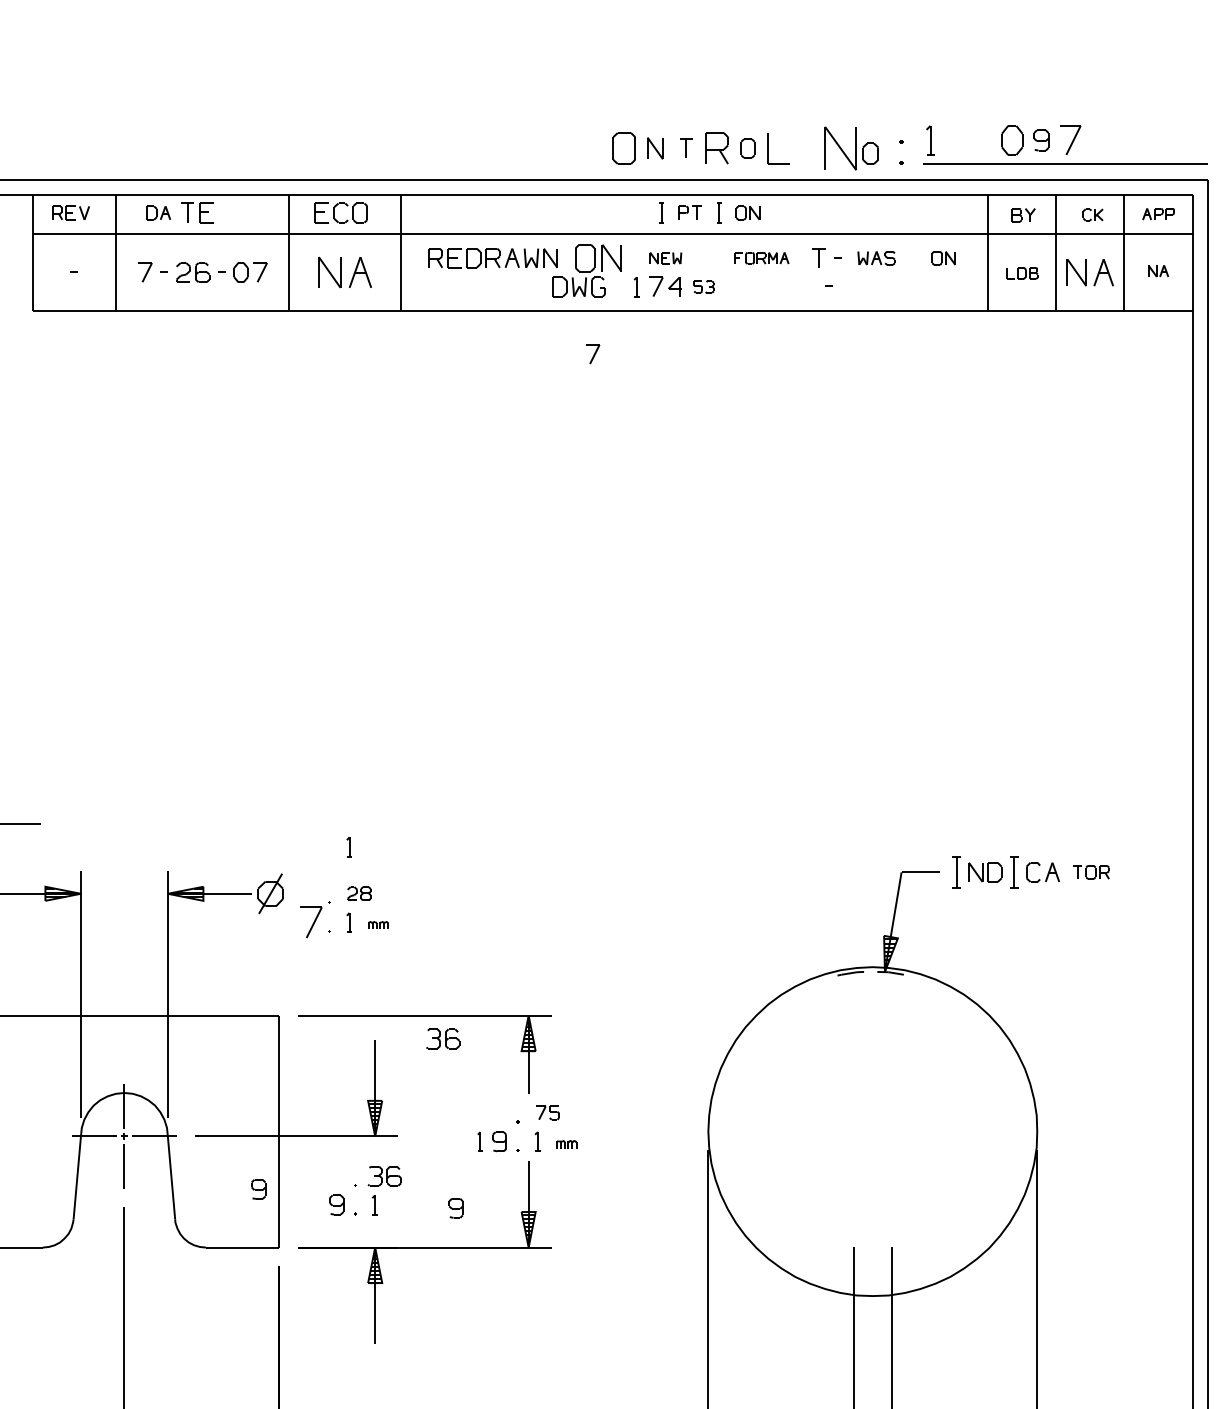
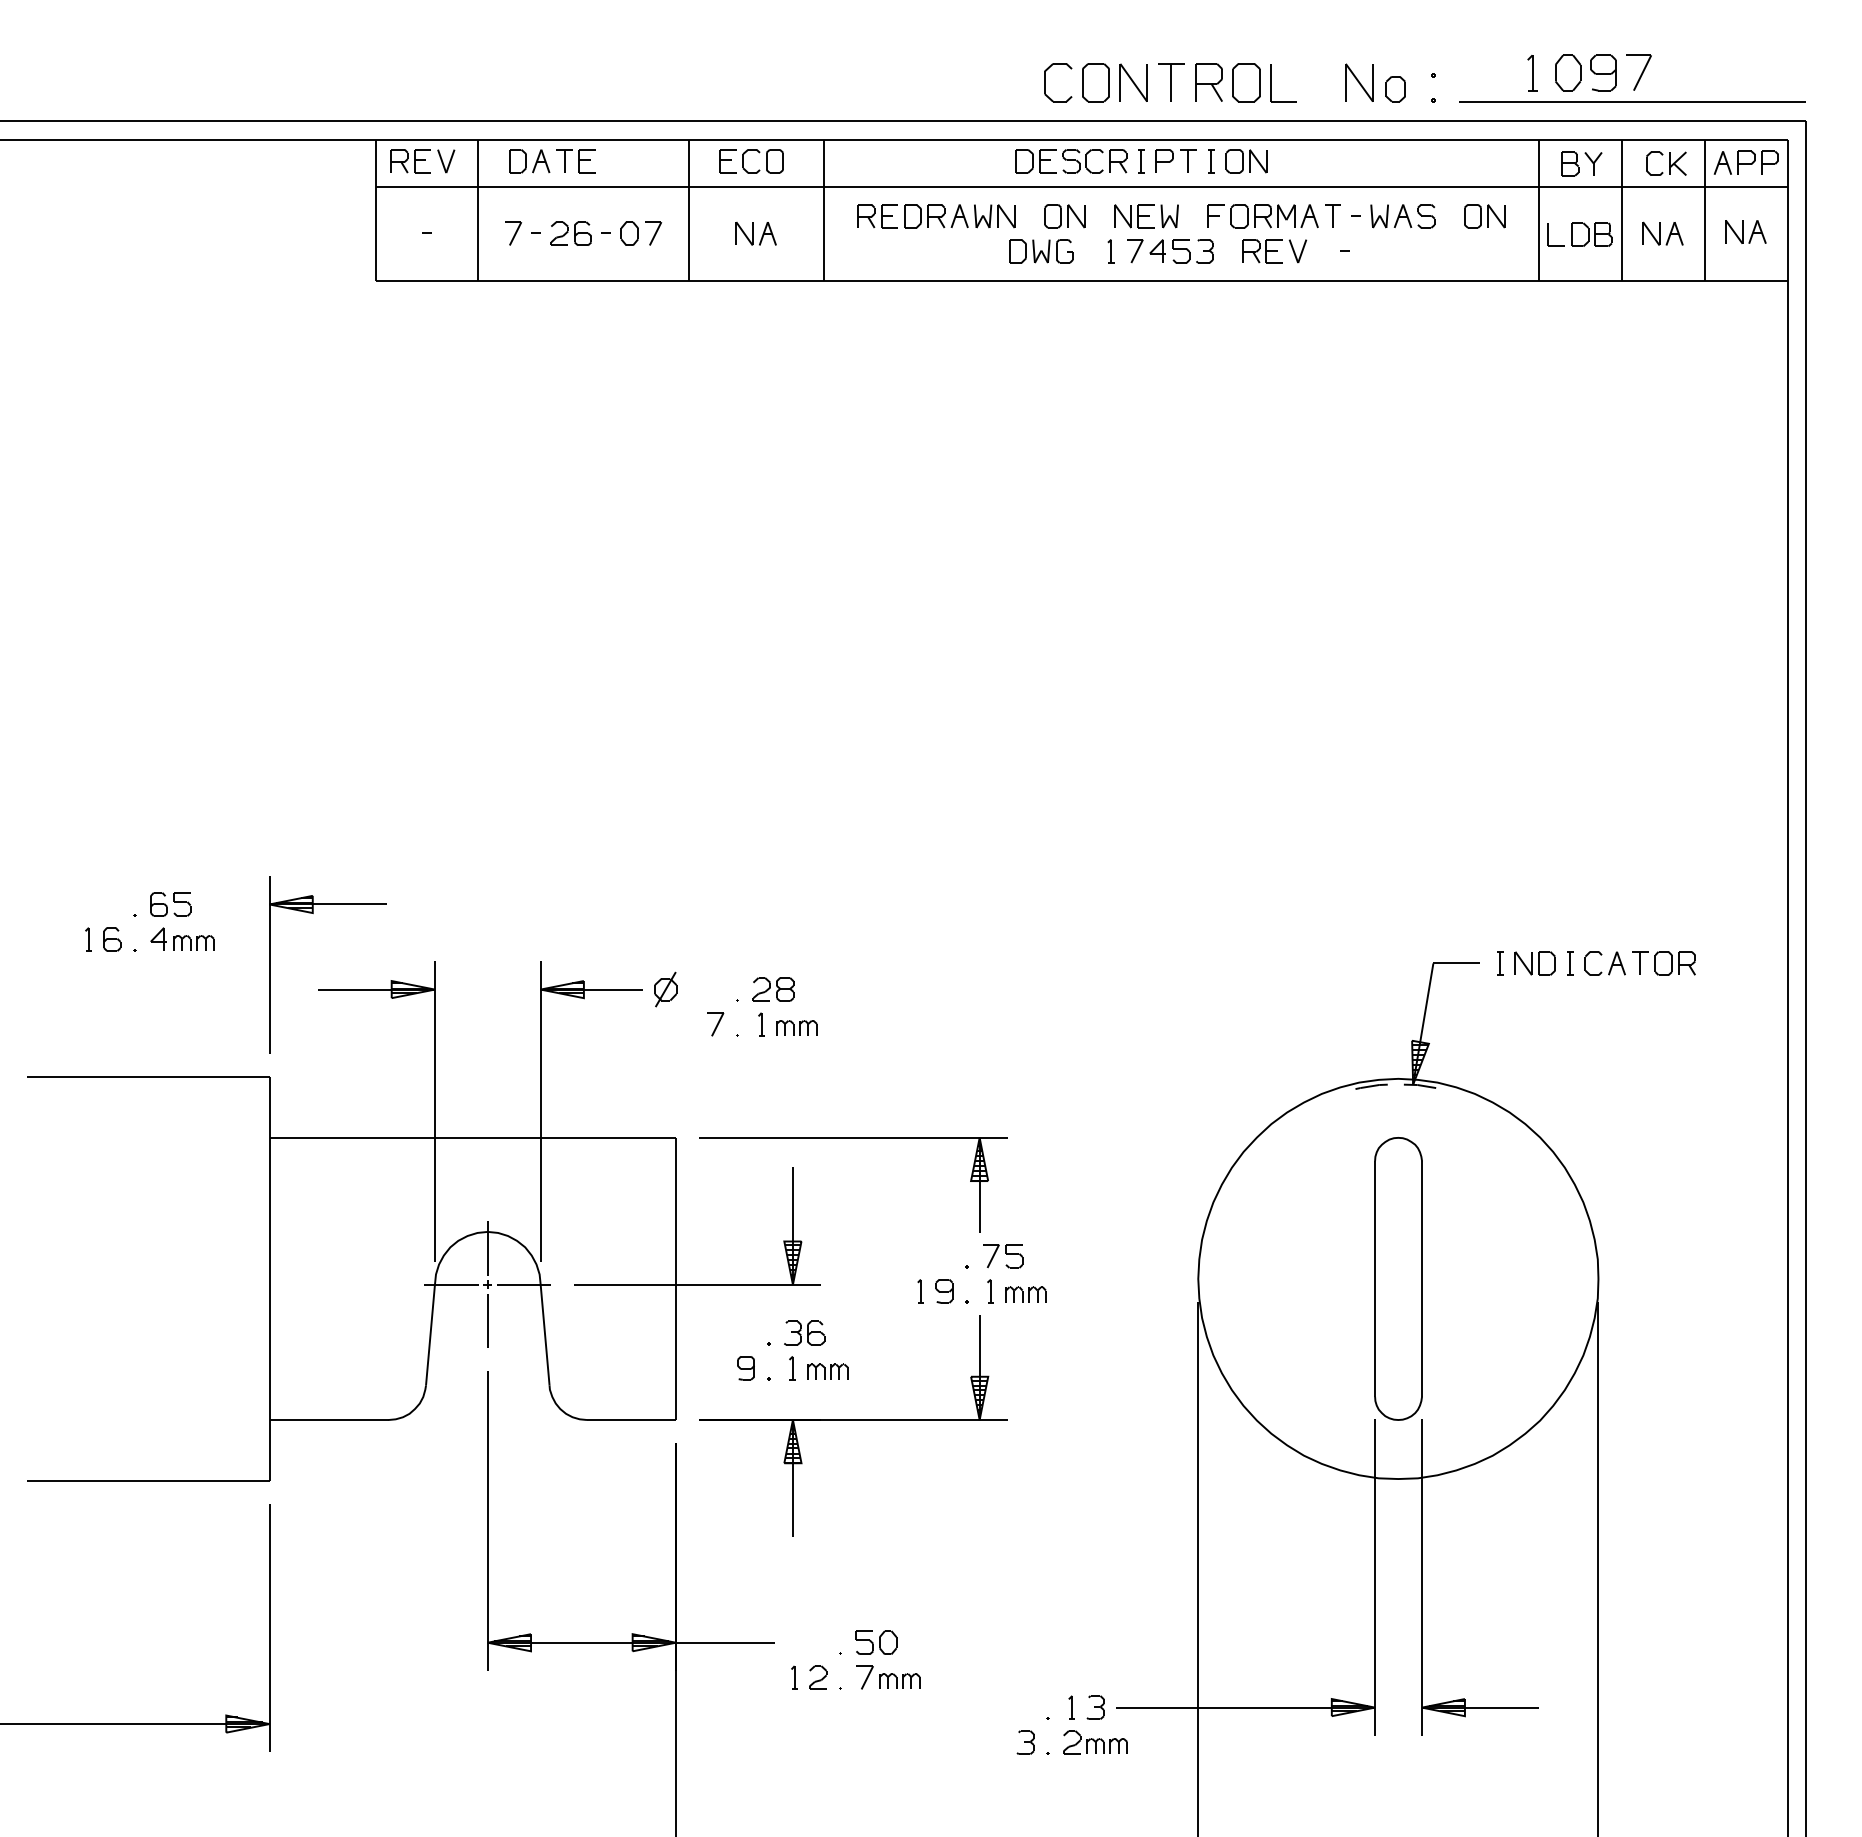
part: (930, 140) -> (1532, 73), moved
part: (1041, 140) -> (1603, 72), size x1.43
part: (582, 148) -> (1045, 82), added
part: (655, 148) -> (1133, 82), size x1.43
part: (686, 148) -> (1171, 82), size x1.67
part: (747, 148) -> (1246, 82), size x1.67
part: (840, 148) -> (1359, 82), size x0.71
part: (689, 212) -> (1175, 160), size x1.43
part: (70, 213) -> (422, 161), size x1.43
part: (158, 213) -> (529, 161), size x1.43
part: (604, 213) -> (1071, 161), added
part: (747, 213) -> (1246, 161), size x1.43
part: (1023, 214) -> (1581, 163), size x1.43
part: (1093, 214) -> (1666, 163), size x1.67
part: (1158, 214) -> (1745, 162), size x1.67
part: (598, 258) -> (1064, 216), size x0.71
part: (665, 258) -> (1146, 216), size x1.67
part: (761, 258) -> (1262, 216), size x1.67
part: (876, 258) -> (1402, 216), size x1.43
part: (943, 258) -> (1484, 216), size x1.43
part: (1158, 270) -> (1745, 231), size x1.67
part: (344, 272) -> (755, 233), size x0.62
part: (1089, 272) -> (1662, 233), size x0.71
part: (1021, 273) -> (1579, 234), size x1.67
part: (703, 287) -> (1192, 251), size x1.67
part: (770, 287) -> (1274, 251), added
part: (593, 354) -> (1058, 333), removed
part: (349, 846) -> (761, 932), removed
part: (956, 872) -> (1500, 963), size x0.62
part: (1014, 872) -> (1570, 963), size x0.62
part: (1090, 872) -> (1663, 963), size x1.43
part: (270, 893) -> (665, 989), size x0.71
part: (359, 893) -> (773, 989), size x1.43
part: (311, 922) -> (715, 1024), size x0.62
part: (378, 924) -> (796, 1027), size x1.67
part: (443, 1038) -> (875, 1165), removed
part: (548, 1113) -> (1003, 1256), size x1.43
part: (872, 1131) -> (1398, 1278), added
part: (566, 1144) -> (1025, 1294), size x1.67
part: (258, 1189) -> (650, 1349), removed
part: (403, 1207) -> (827, 1371), added
part: (456, 1208) -> (891, 1372), removed

